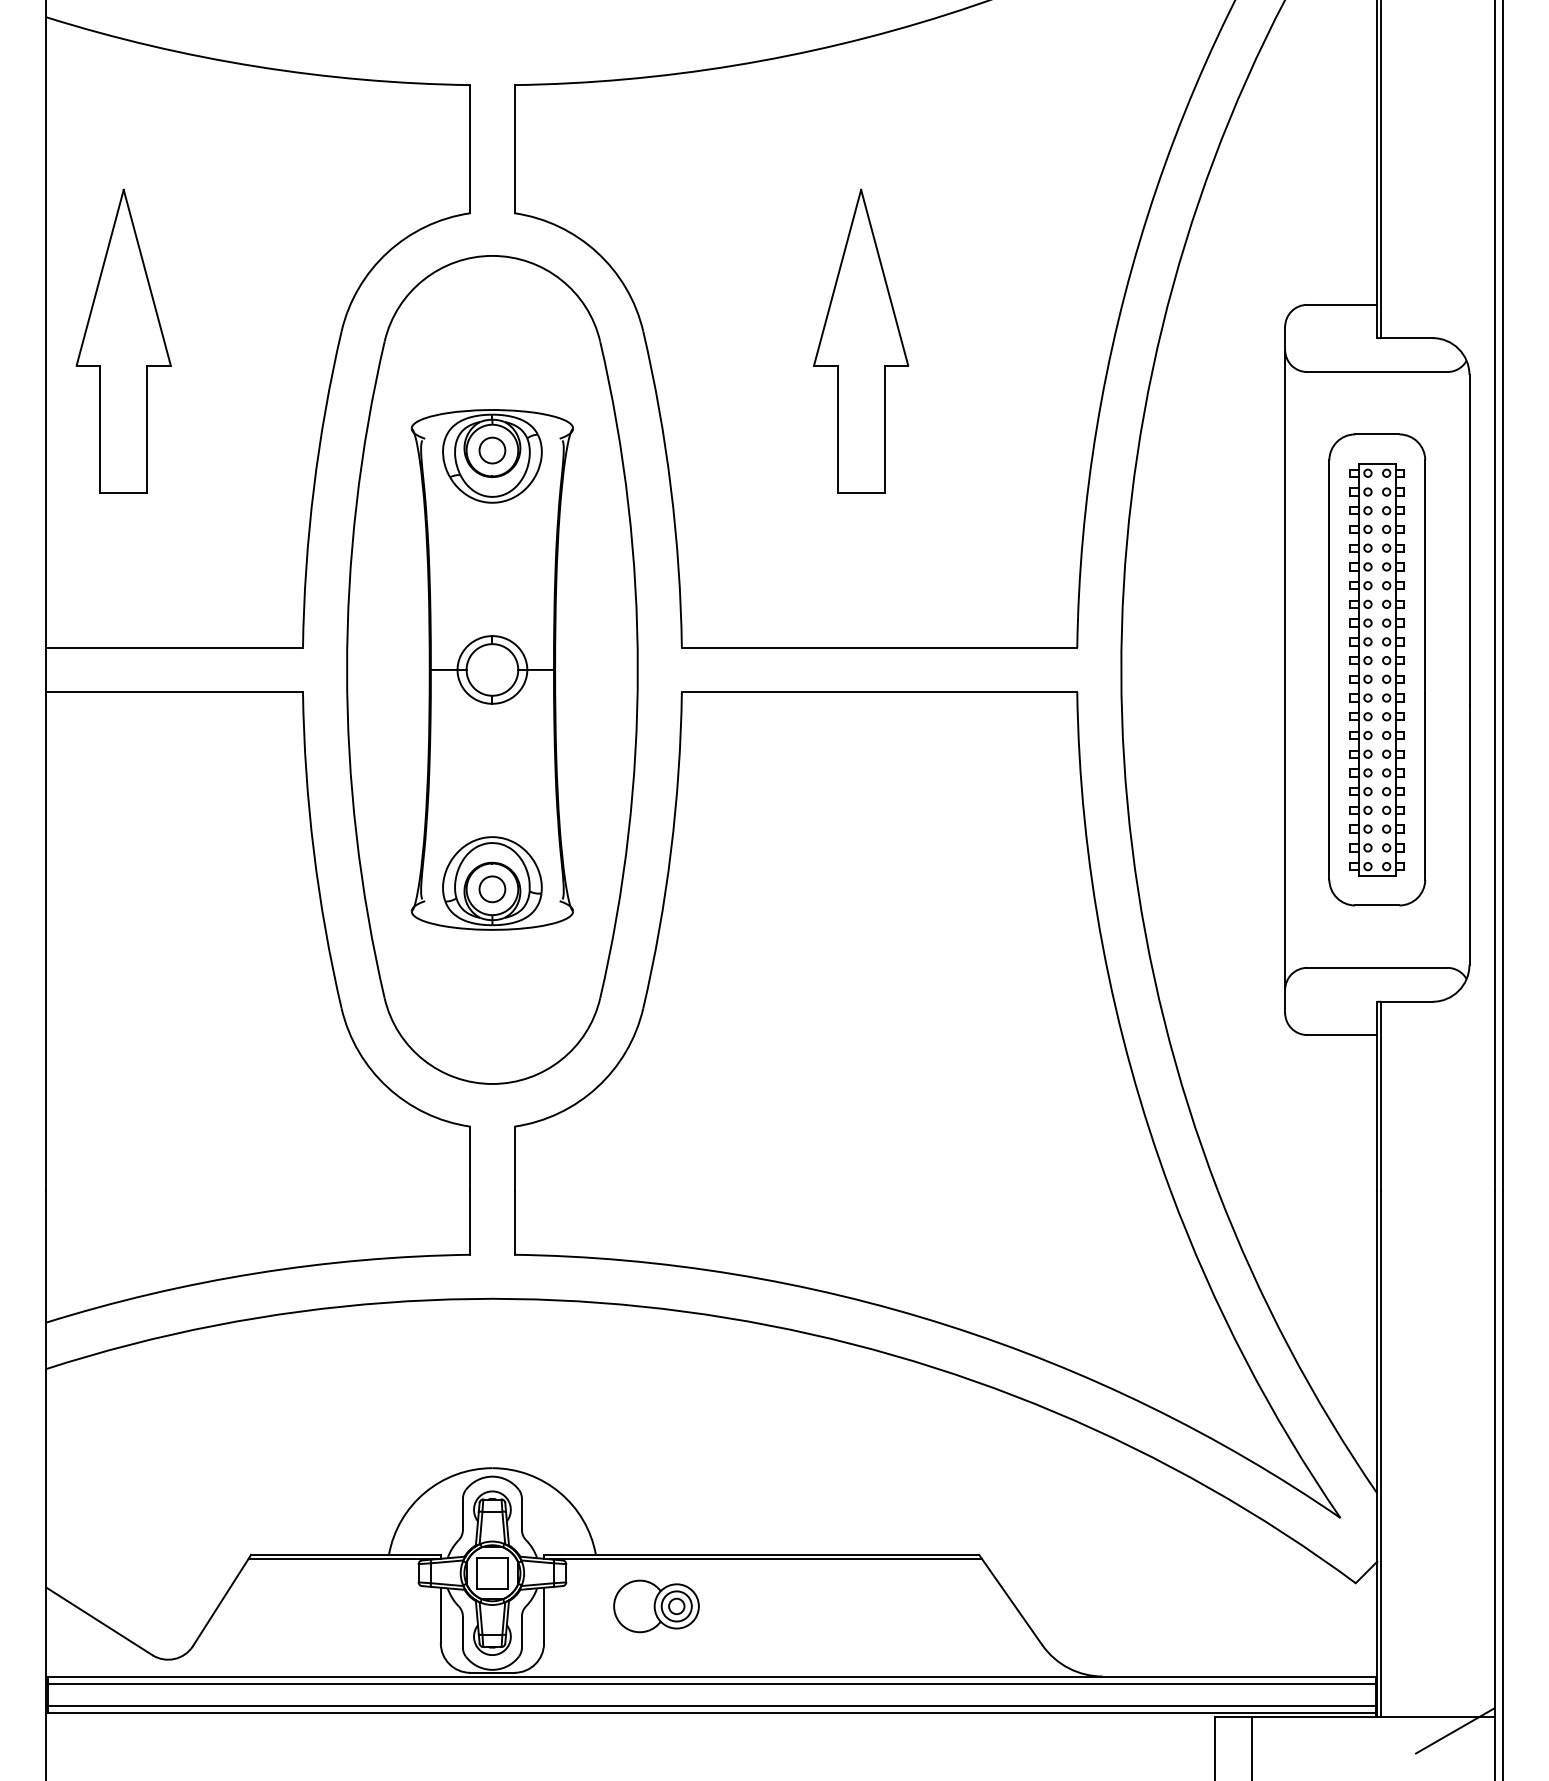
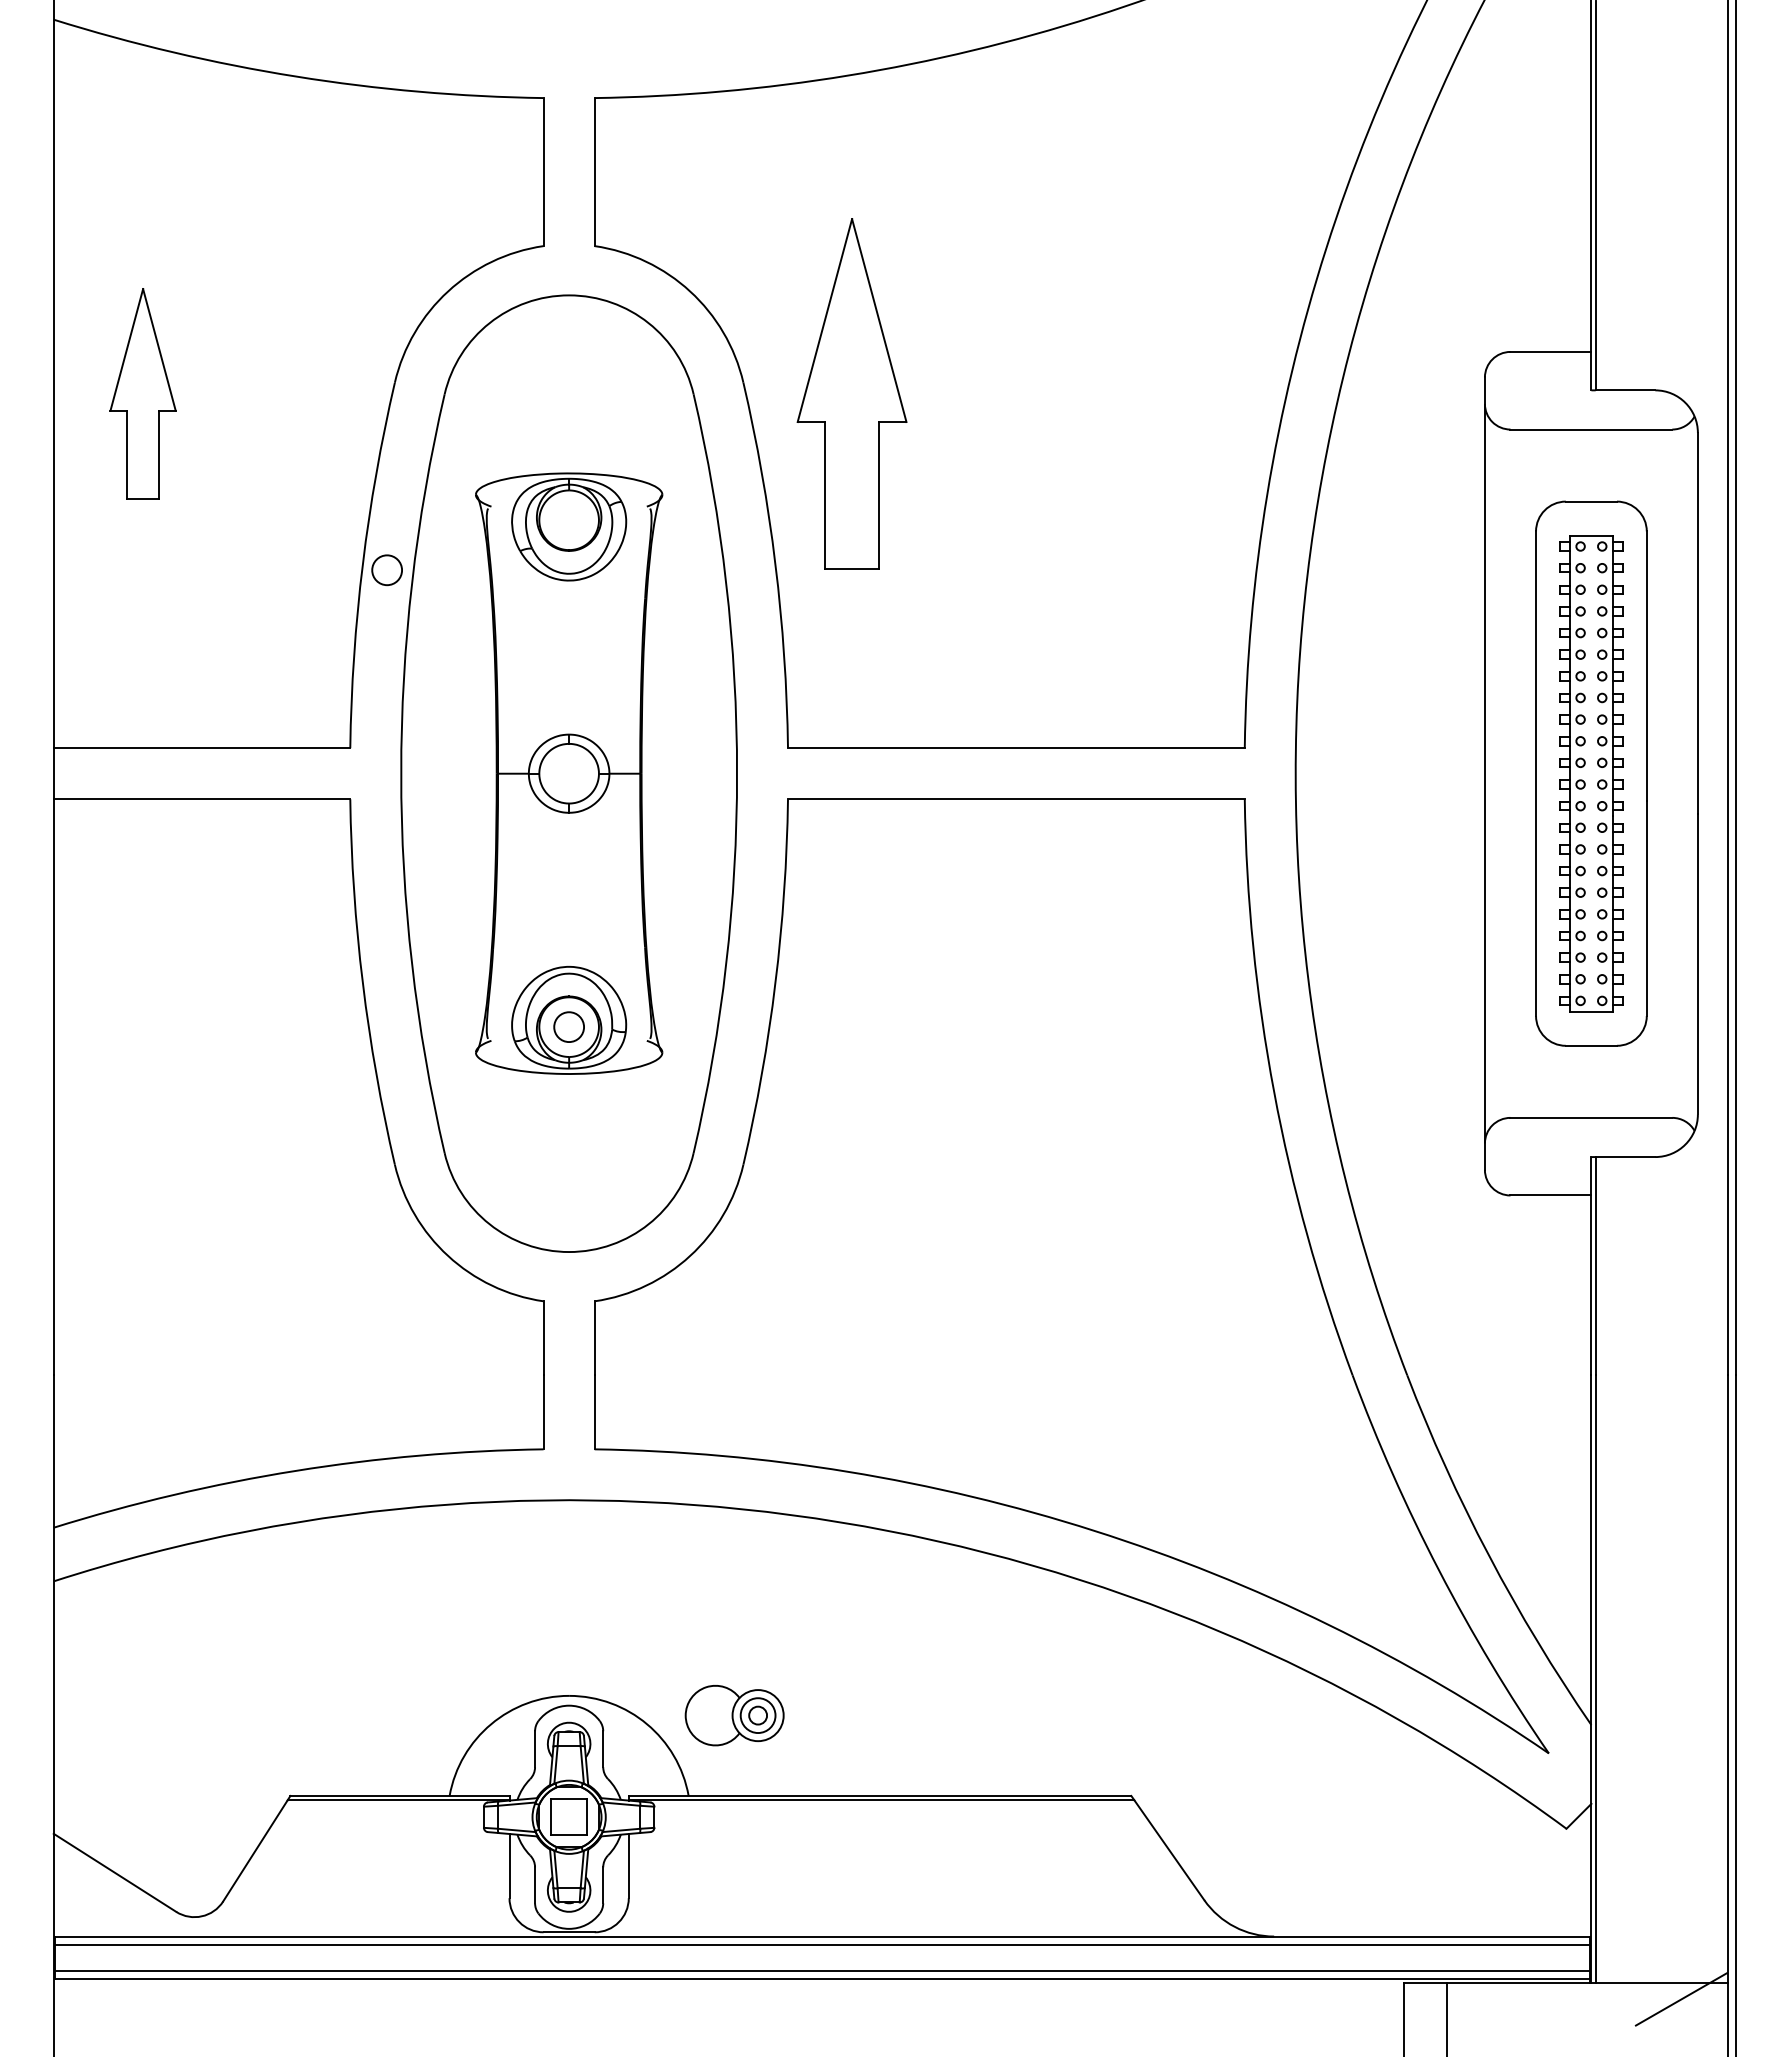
part: (123, 340) -> (142, 393), size x0.6
part: (860, 340) -> (851, 393), moved
circle: (491, 450) -> (386, 570), moved
part: (656, 1606) -> (734, 1715), moved

